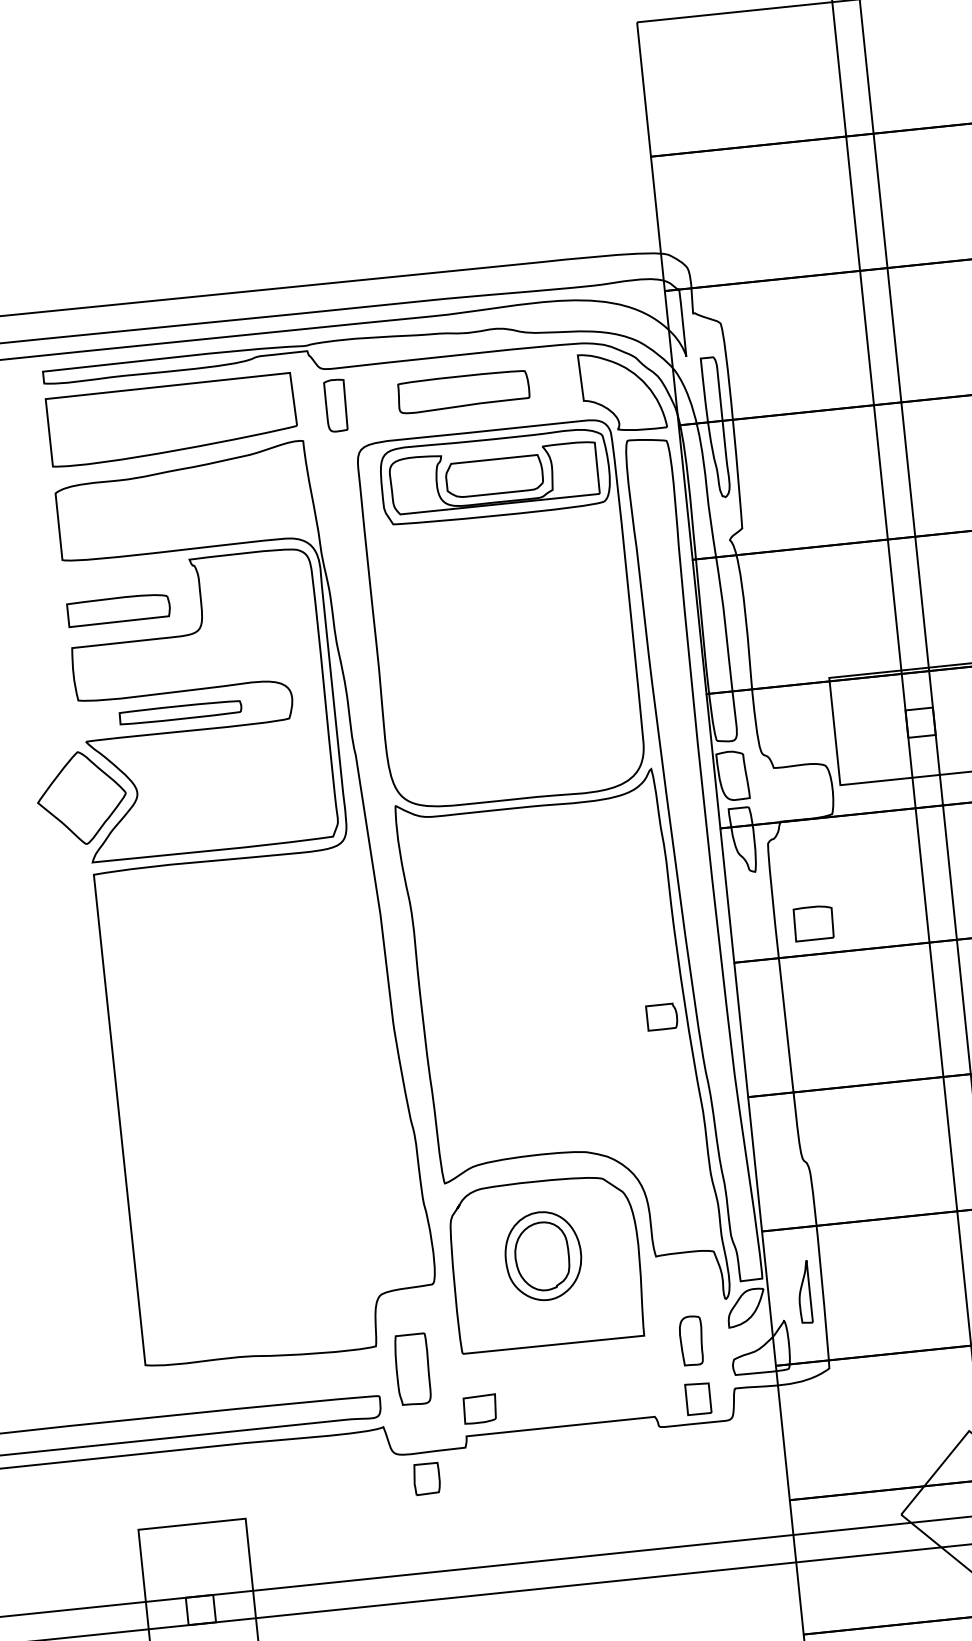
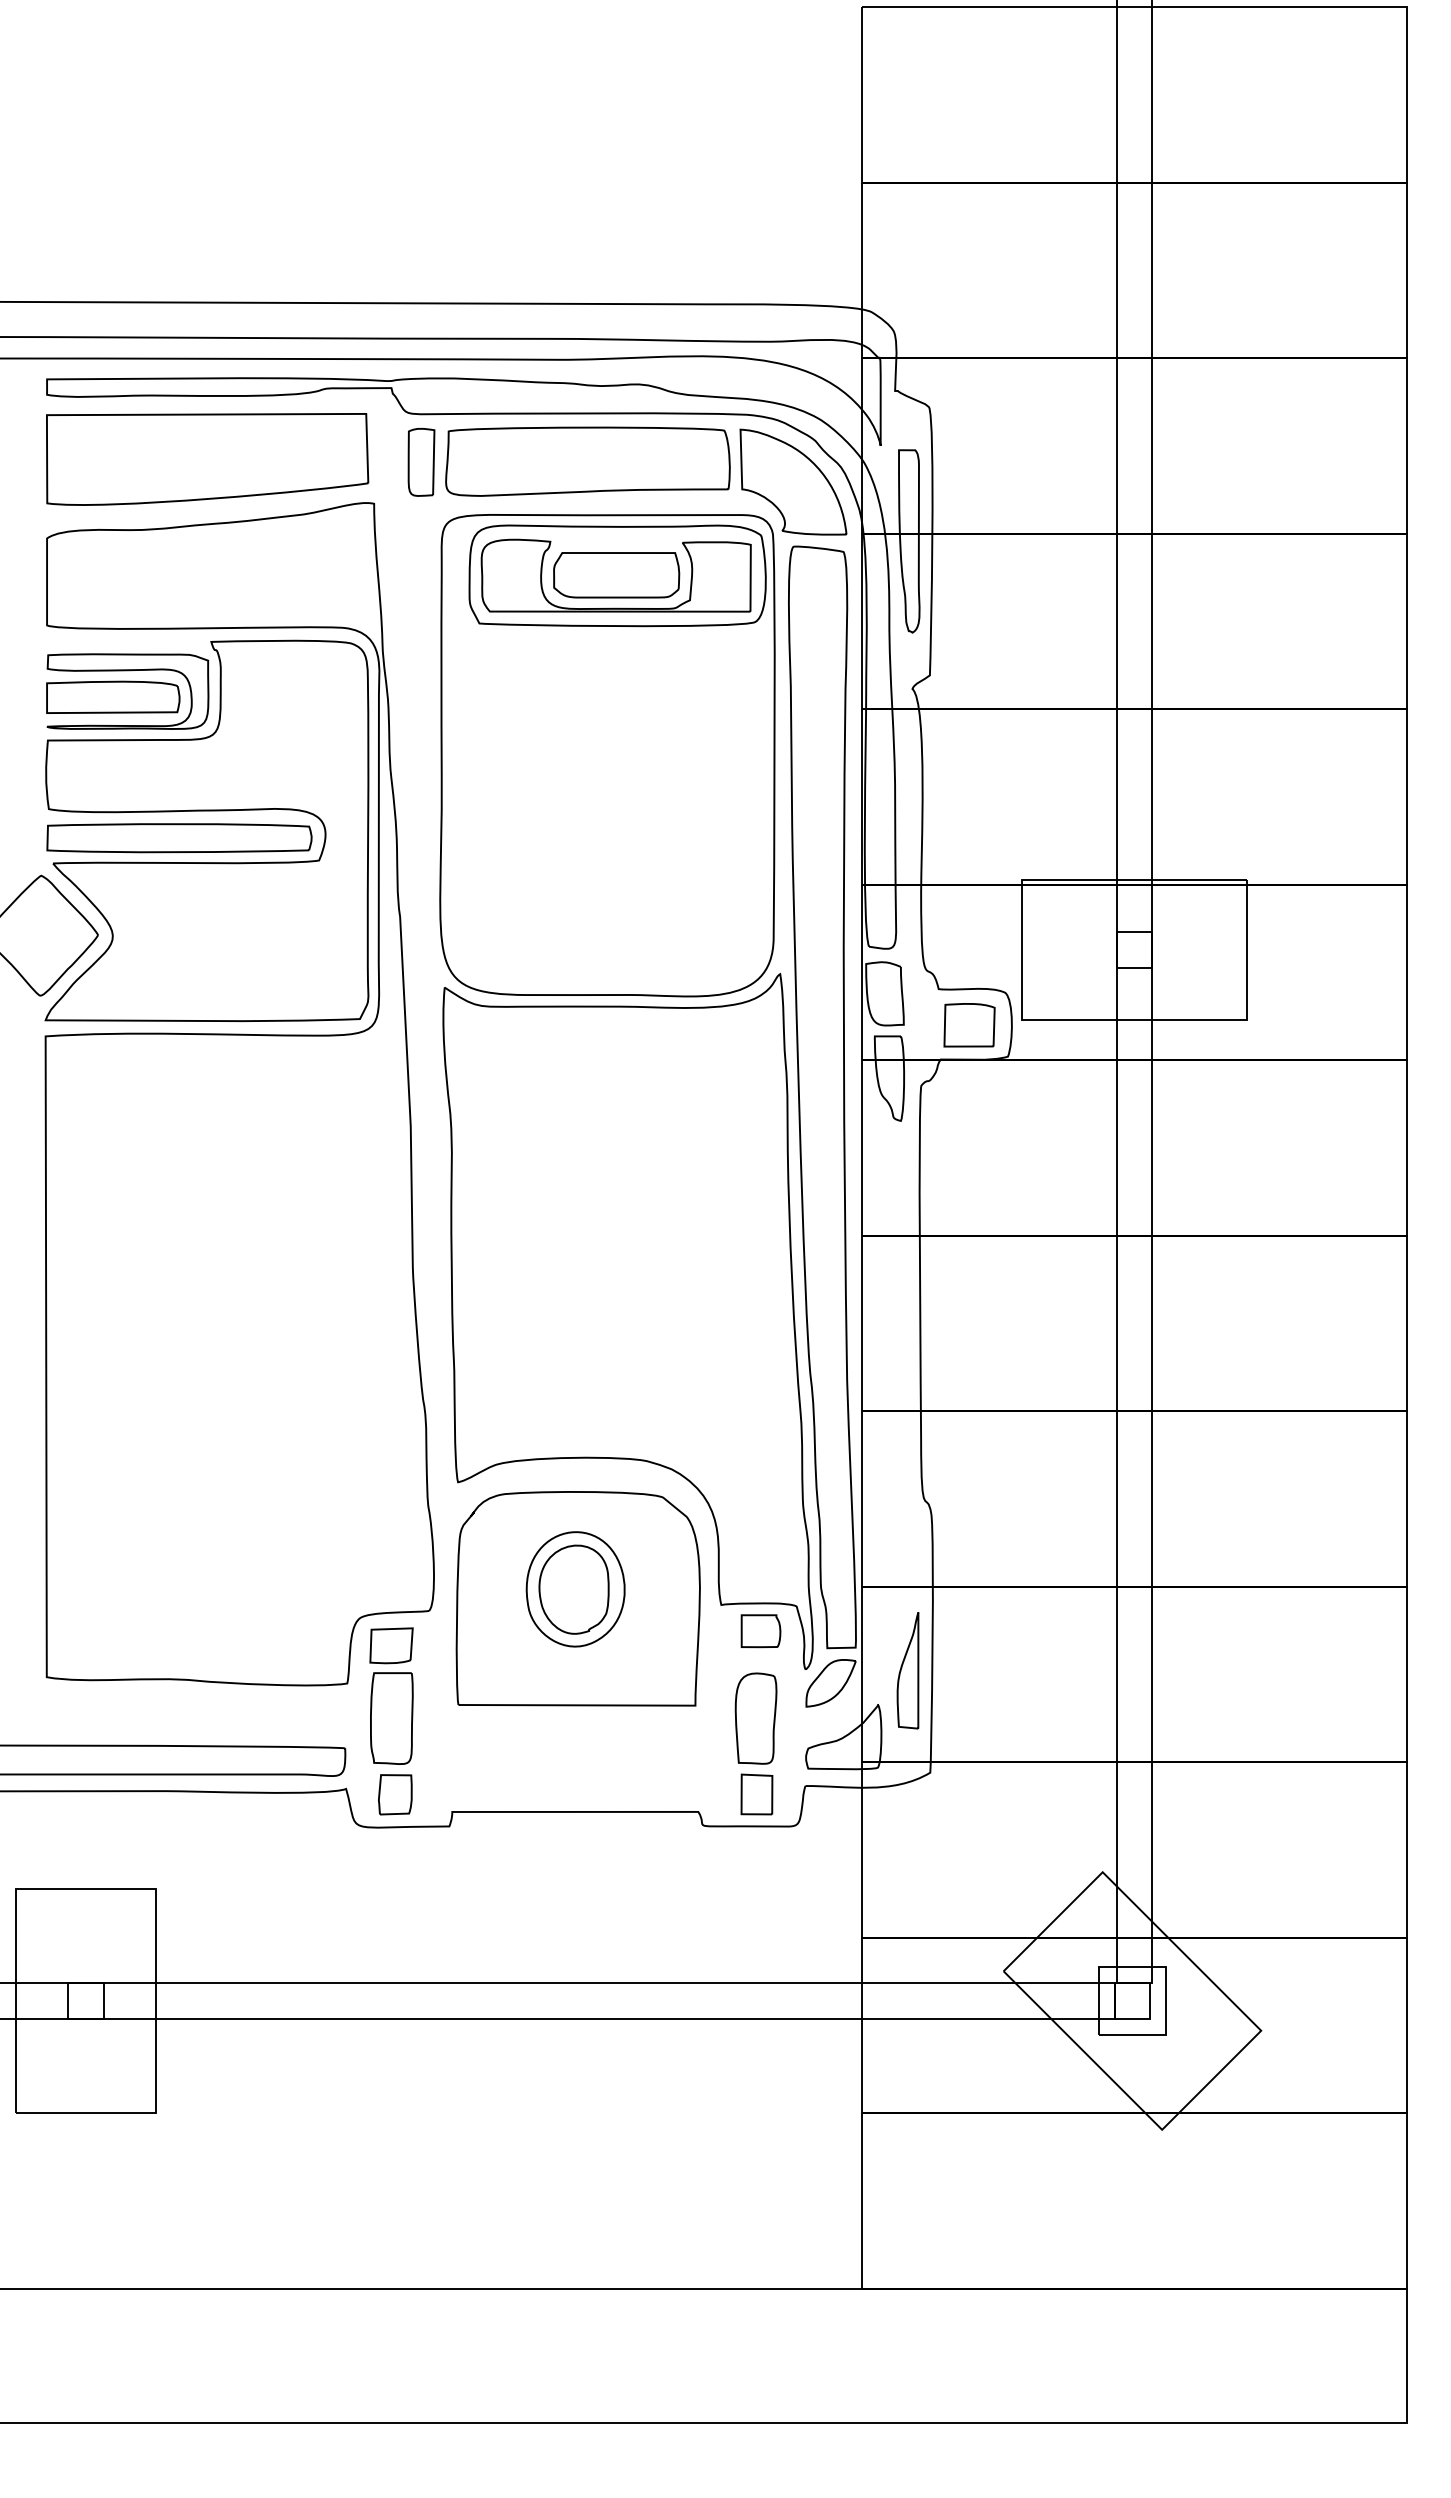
part: (463, 391) -> (587, 461), size x1.67
part: (127, 588) -> (127, 671), added
part: (180, 712) -> (179, 838), size x1.67
part: (813, 923) -> (969, 1025), moved
part: (661, 1017) -> (760, 1631), moved
part: (803, 1292) -> (907, 1670), size x1.43
part: (691, 1340) -> (755, 1718), size x1.43
part: (480, 1409) -> (391, 1645), moved
part: (426, 1478) -> (395, 1794), moved

